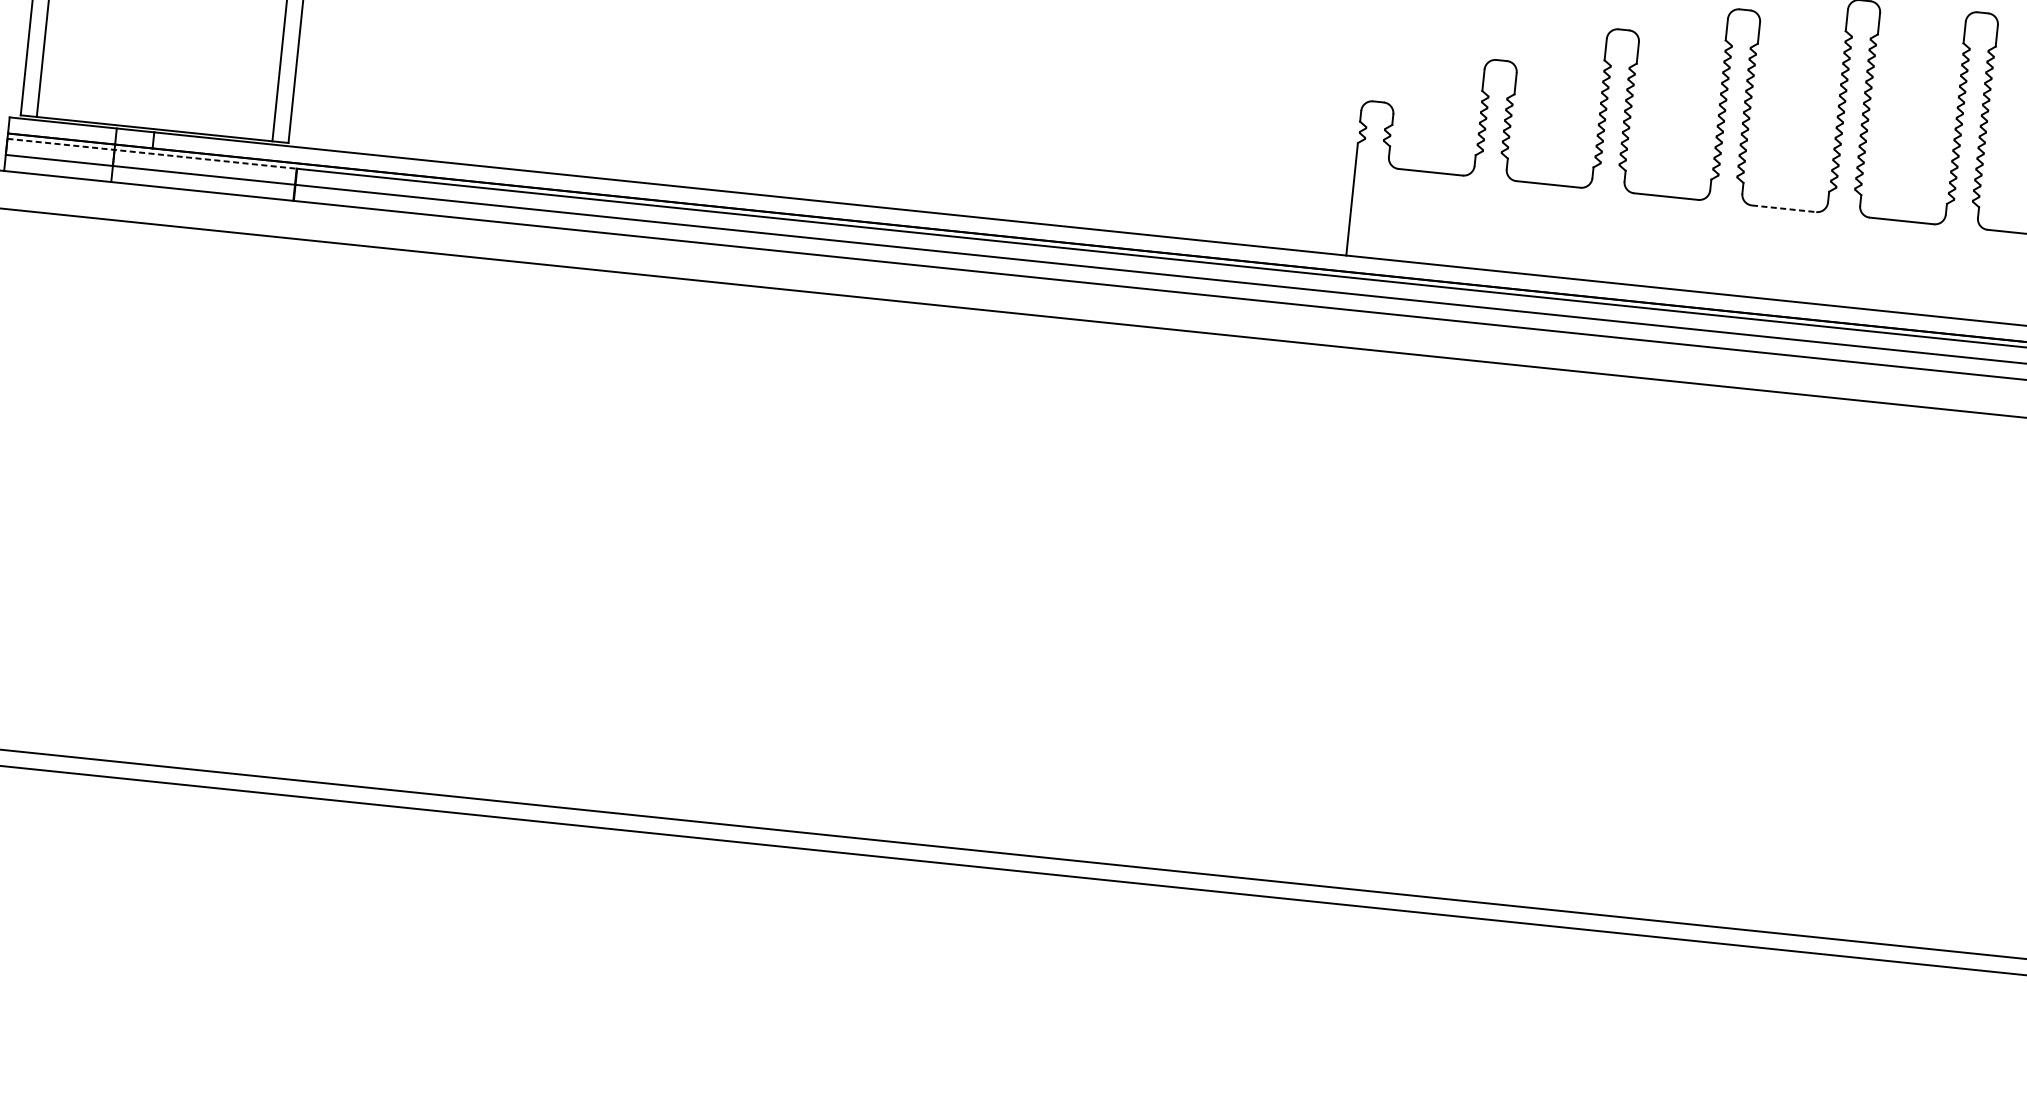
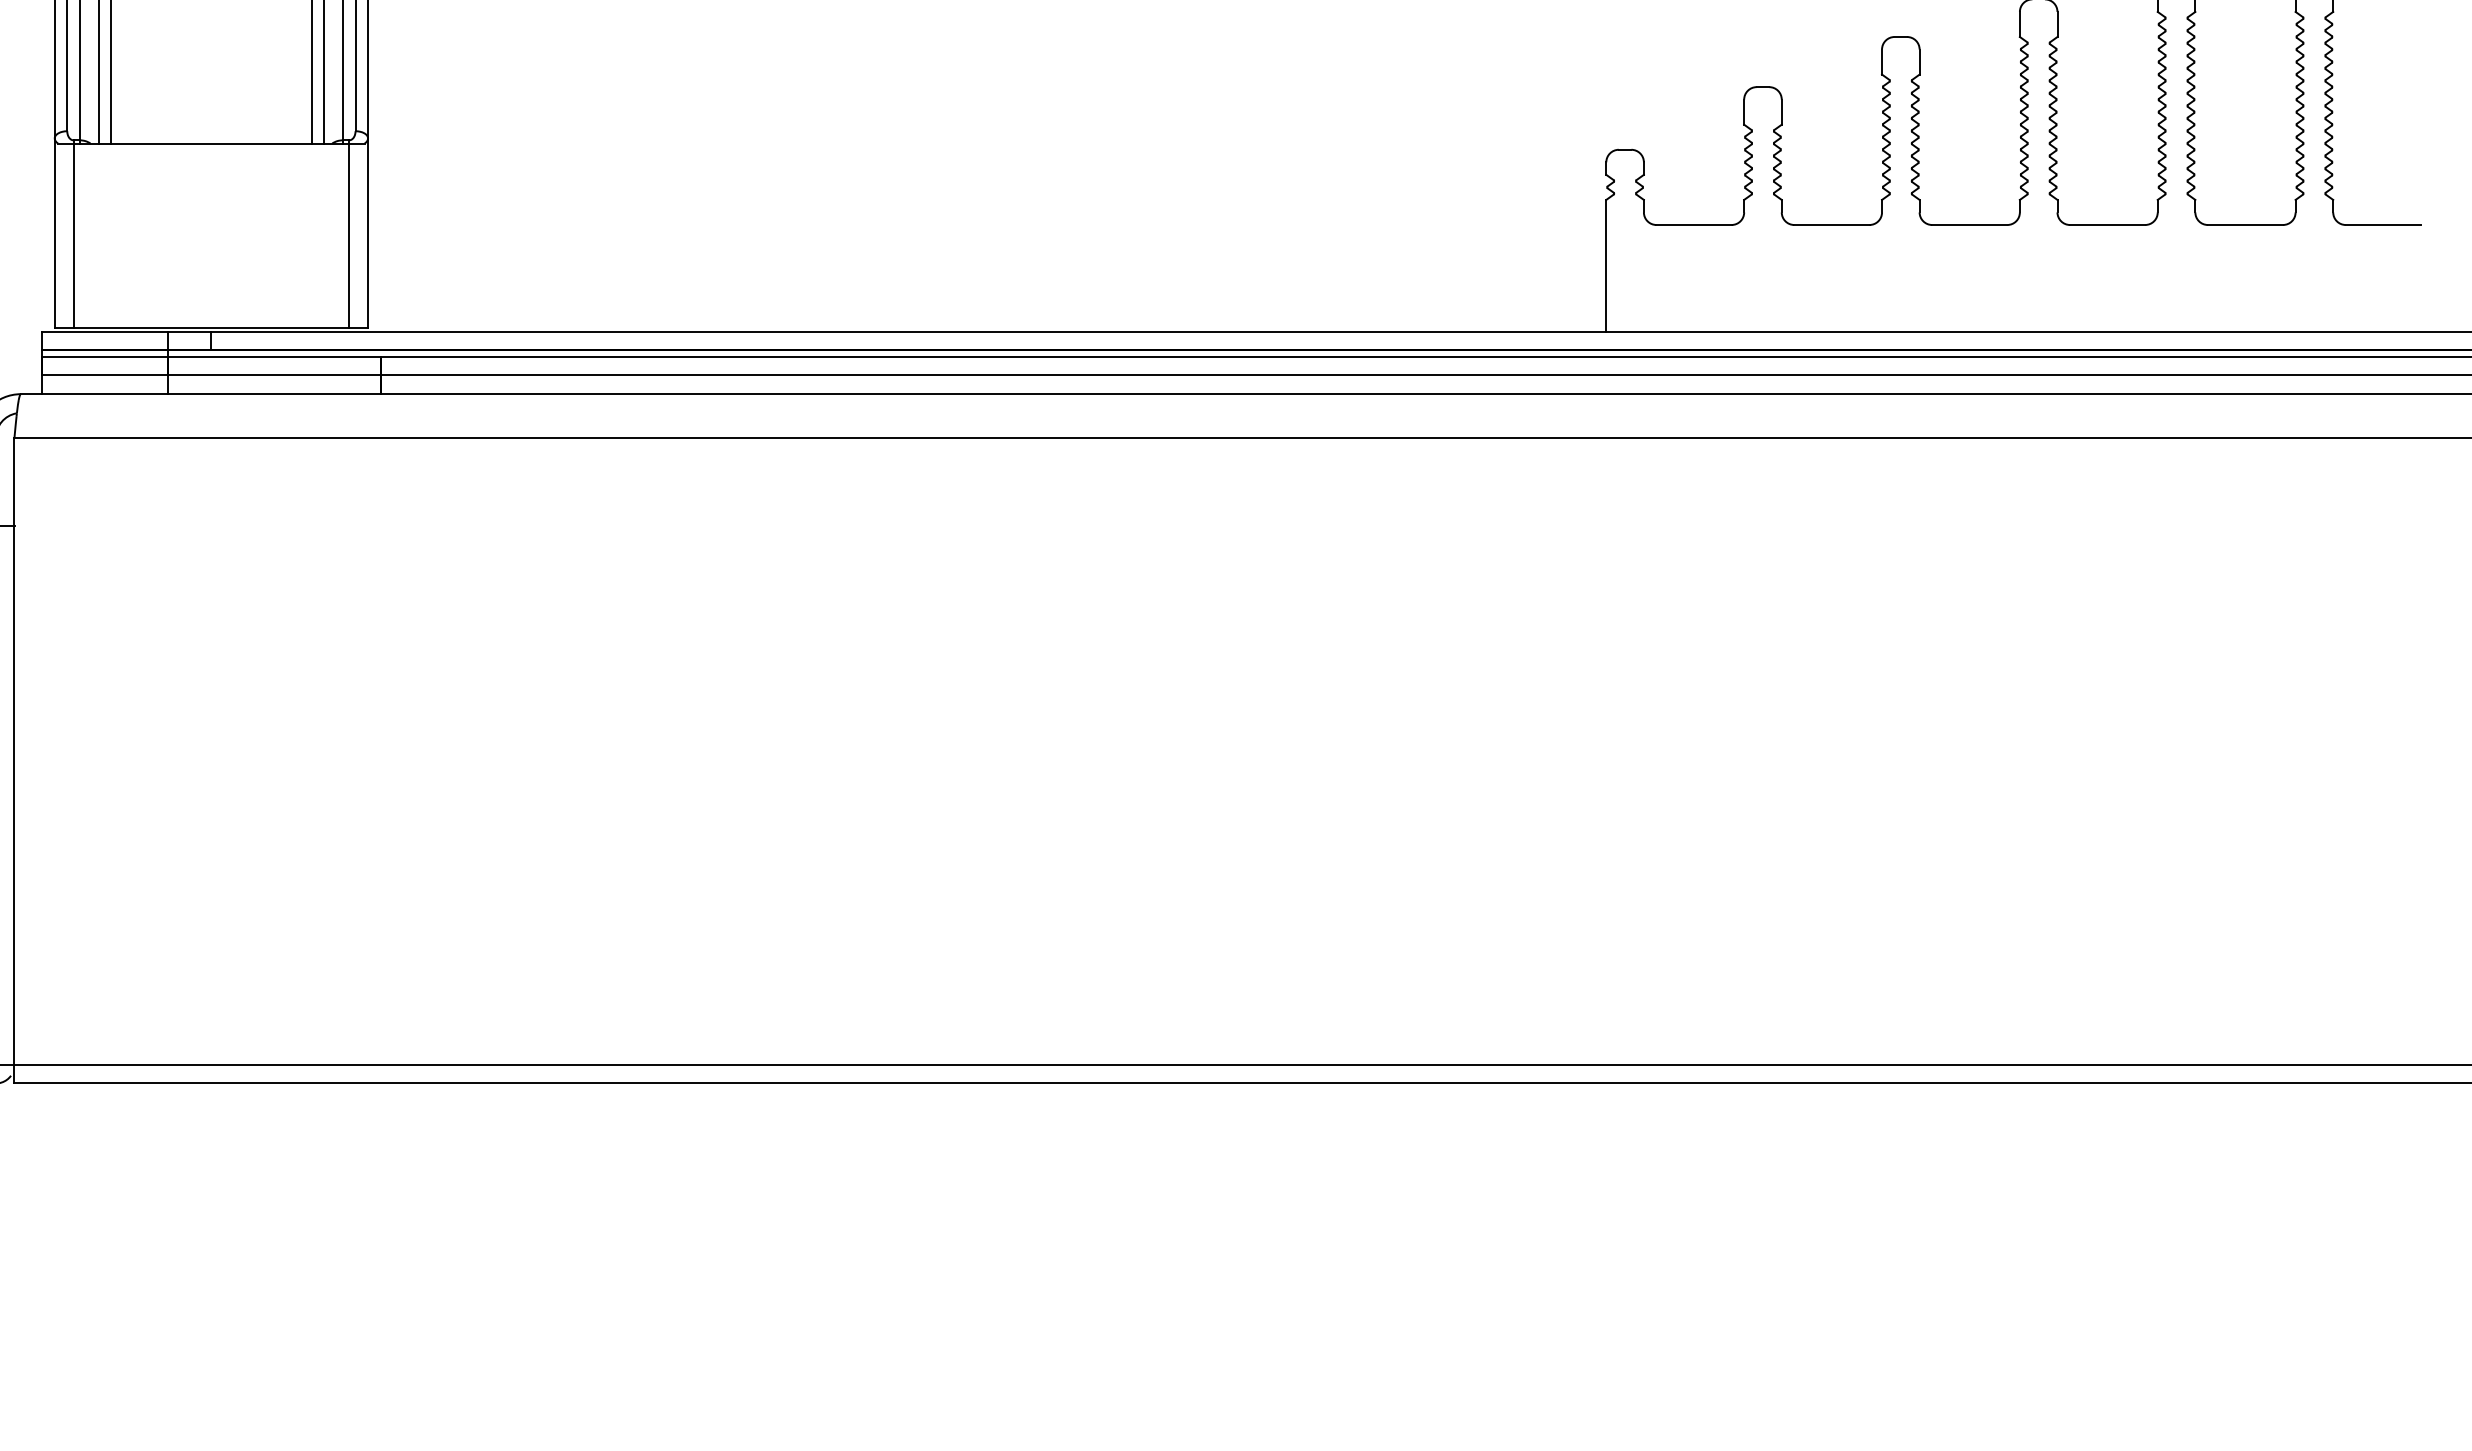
line: (152, 153) -> (211, 356), dashed -> solid
line: (1783, 209) -> (2107, 225), dashed -> solid

